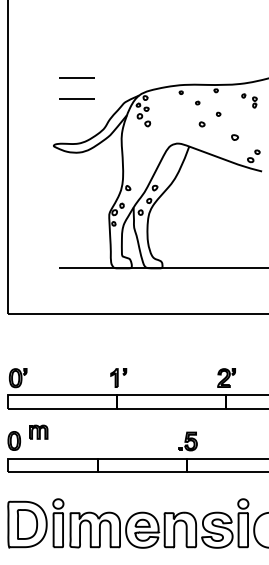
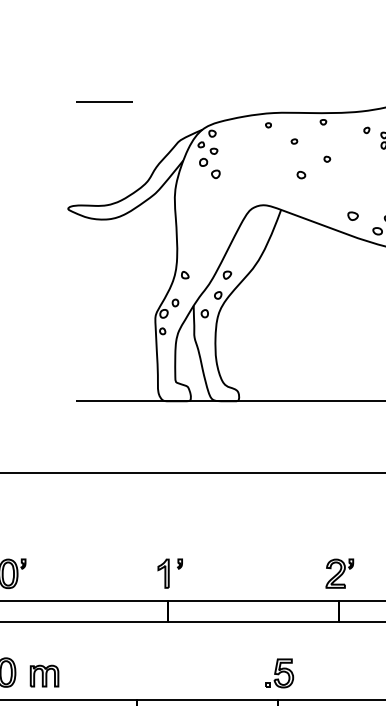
line: (76, 98) -> (103, 134), removed
part: (234, 137) -> (352, 216), moved
part: (38, 431) -> (44, 674), moved

